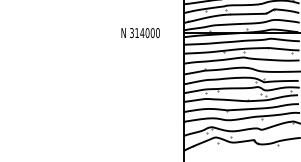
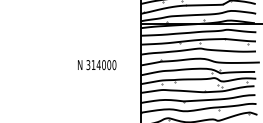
text: (140, 33) -> (96, 65), moved

